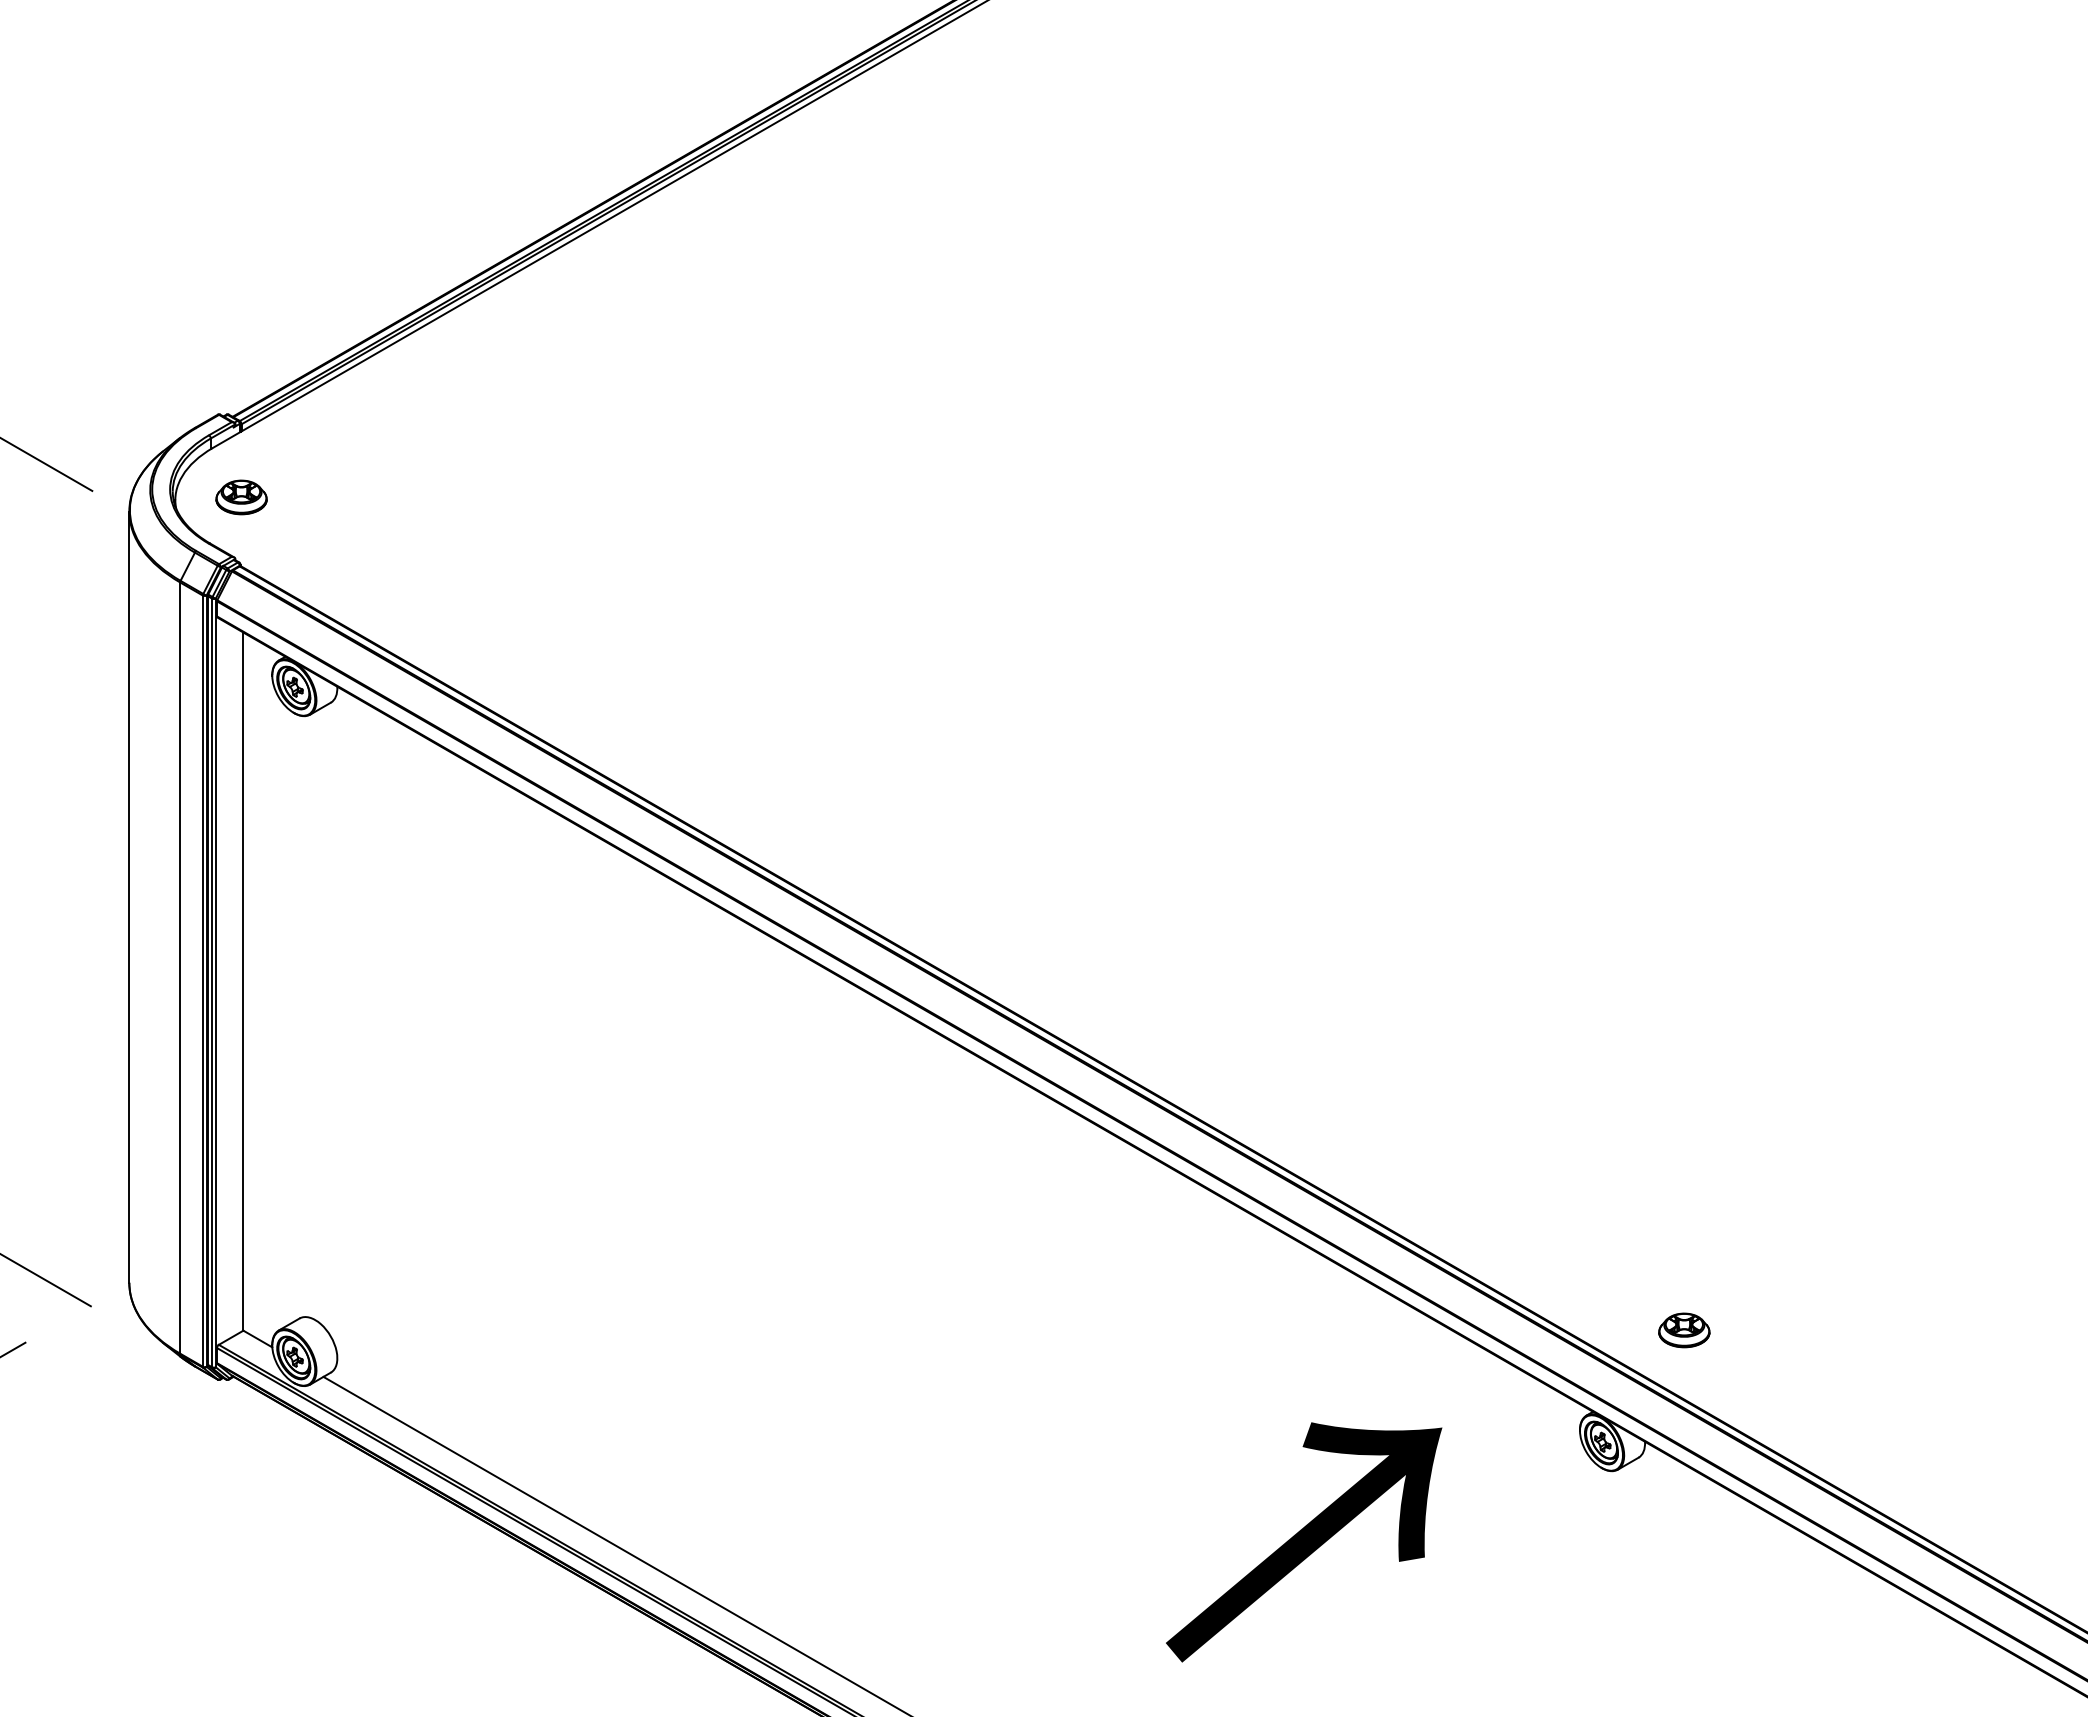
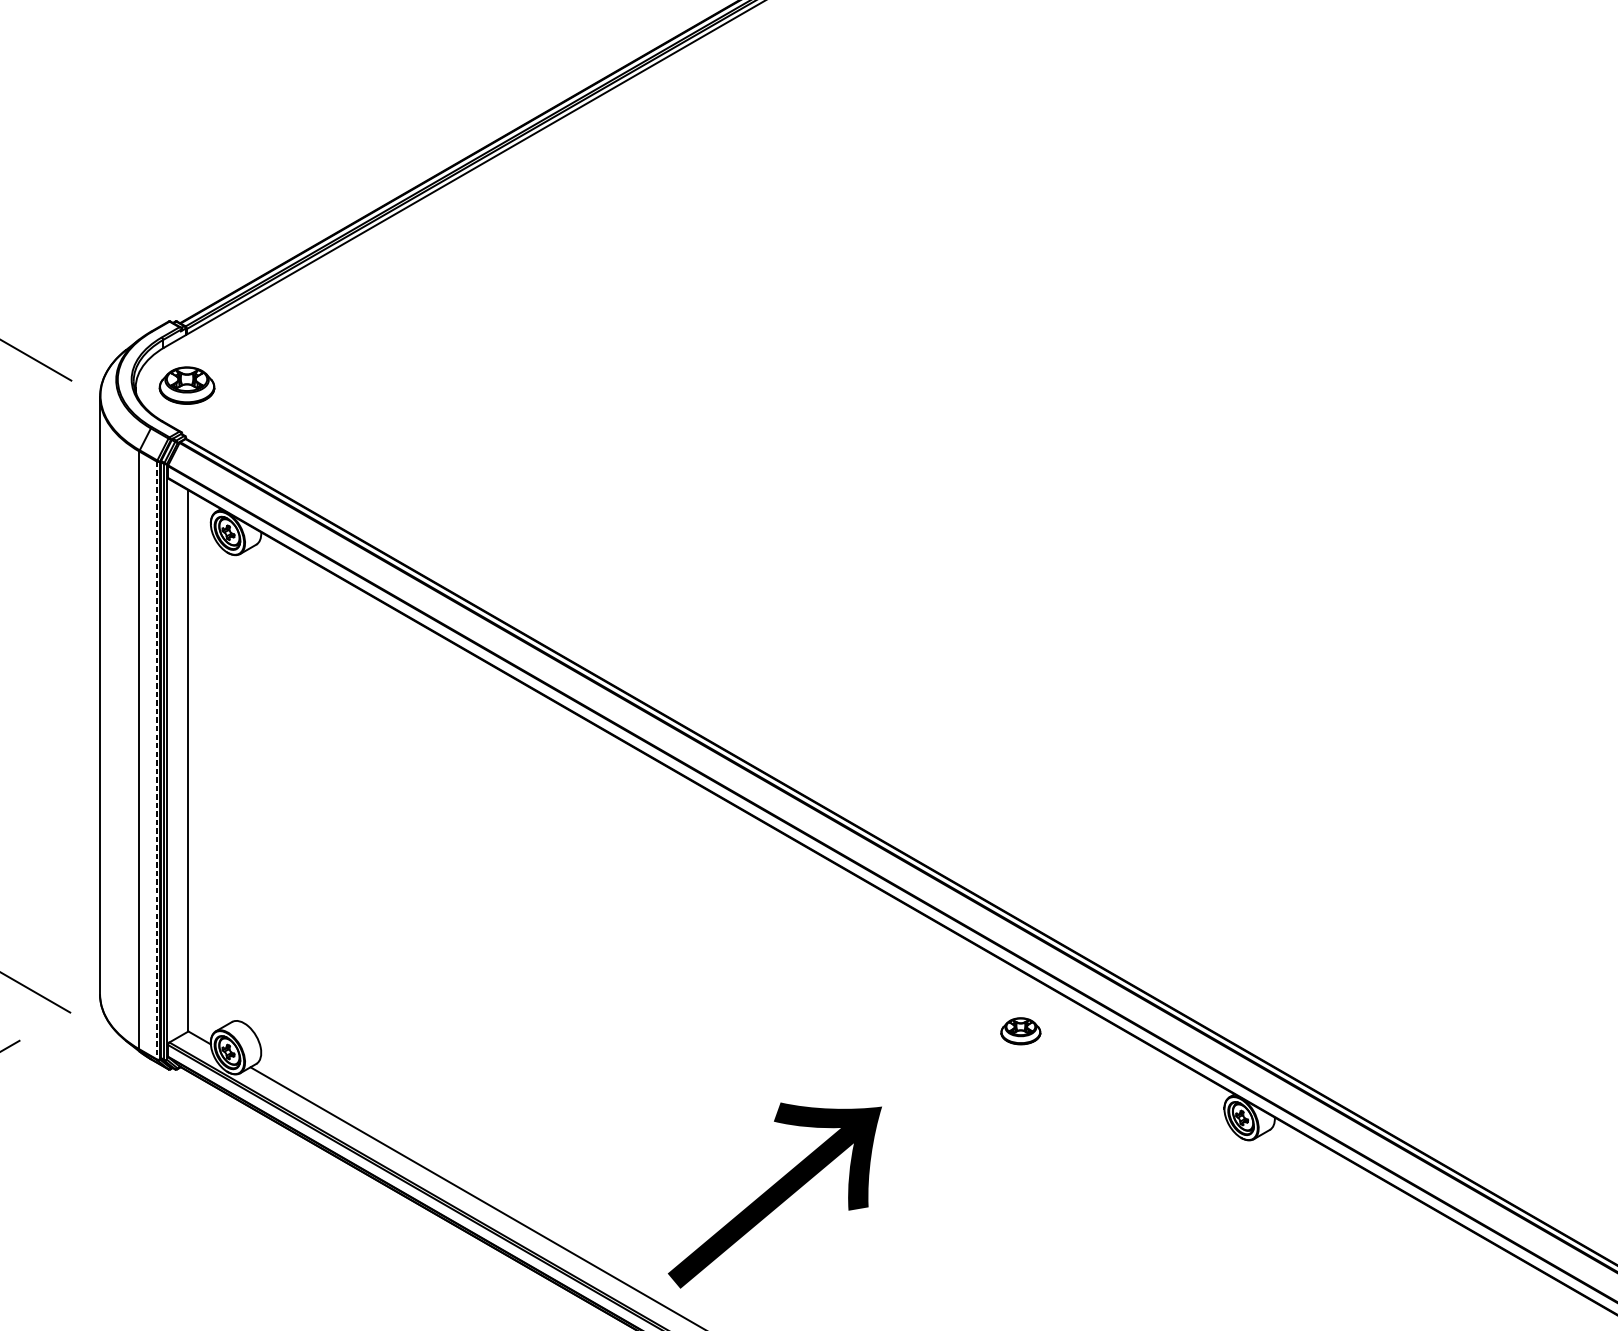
part: (241, 497) -> (186, 385), size x1.4
line: (202, 981) -> (156, 760), solid -> dashed
part: (1684, 1330) -> (1020, 1031), moved
text: (1304, 1542) -> (775, 1195), moved

